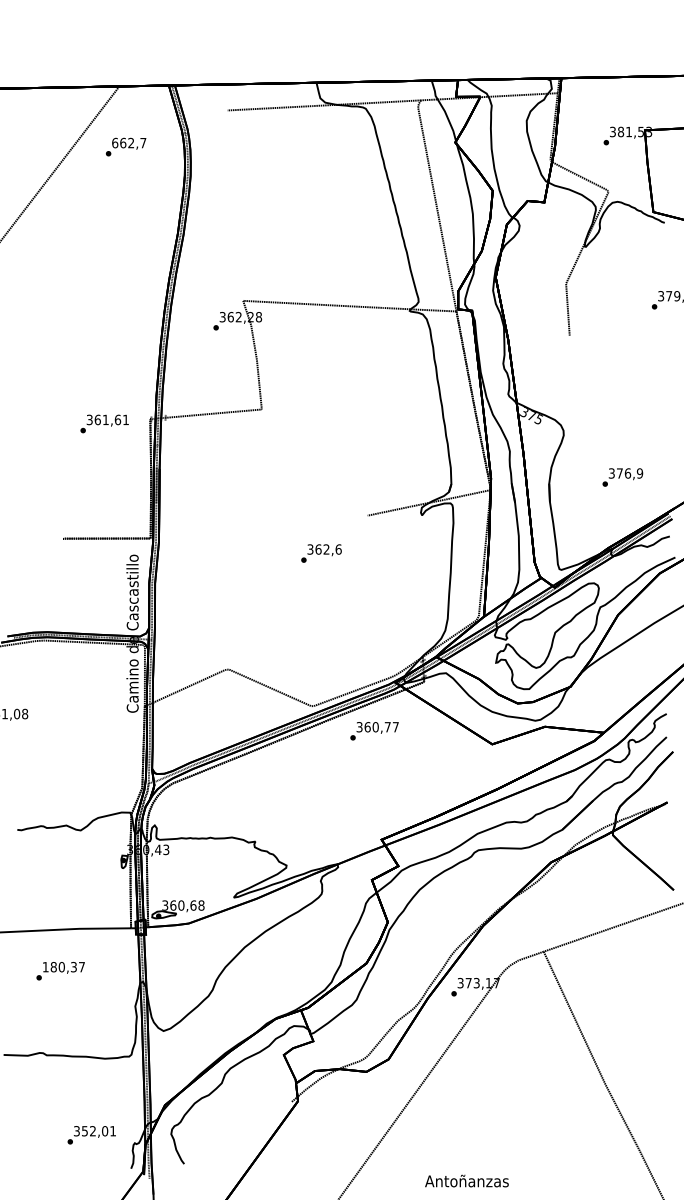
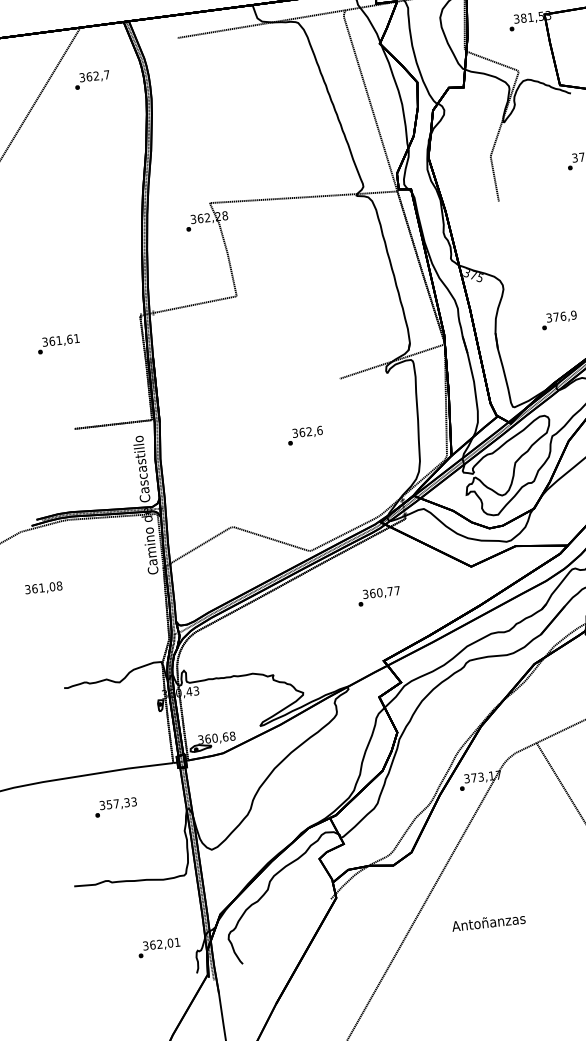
text: (115, 142) -> (82, 77), 662,7 -> 362,7
text: (104, 423) -> (58, 343), moved
text: (321, 553) -> (305, 435), moved
text: (374, 731) -> (379, 596), moved
text: (63, 966) -> (117, 803), 180,37 -> 357,33
text: (84, 1131) -> (152, 945), 352,01 -> 362,01
text: (466, 1180) -> (488, 921), moved

